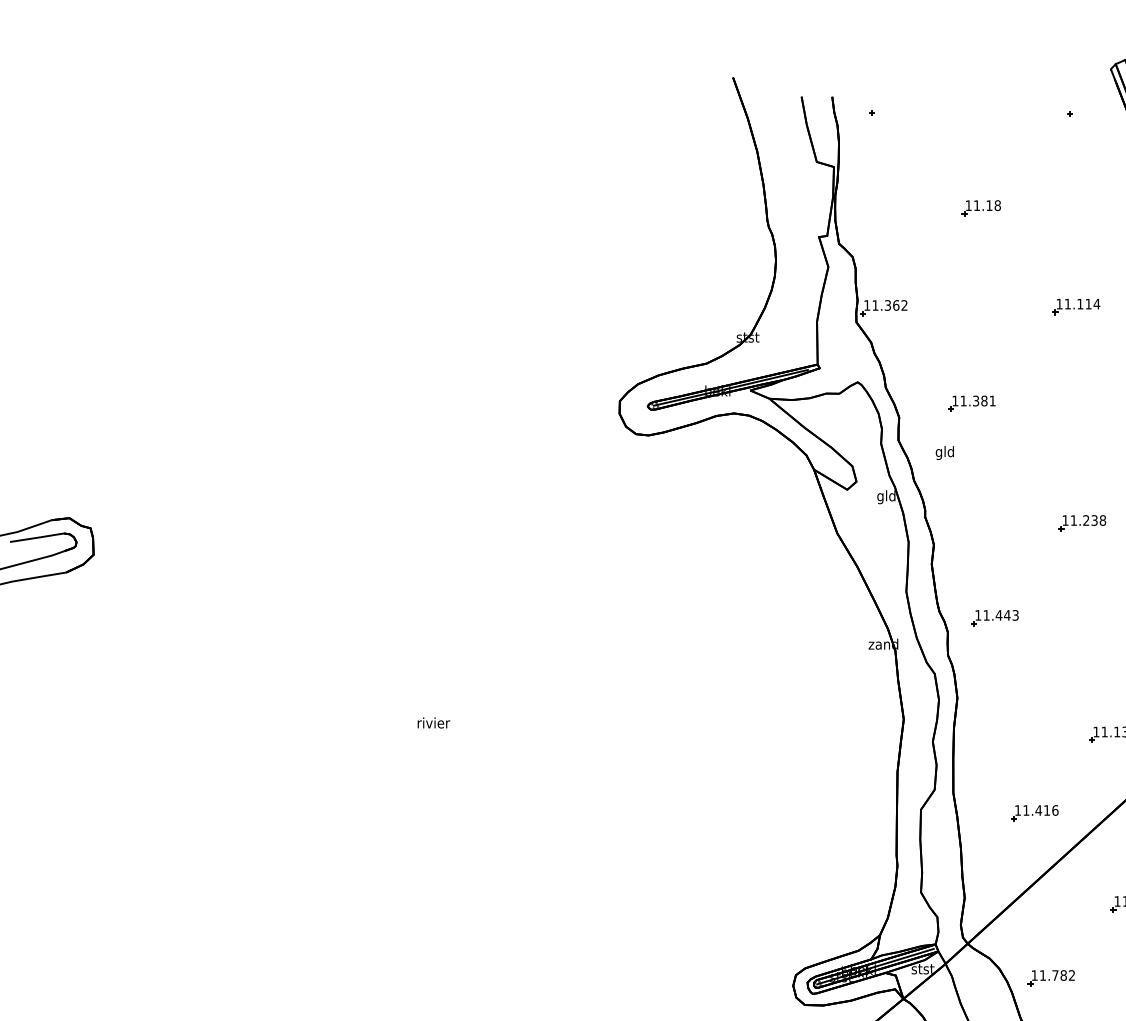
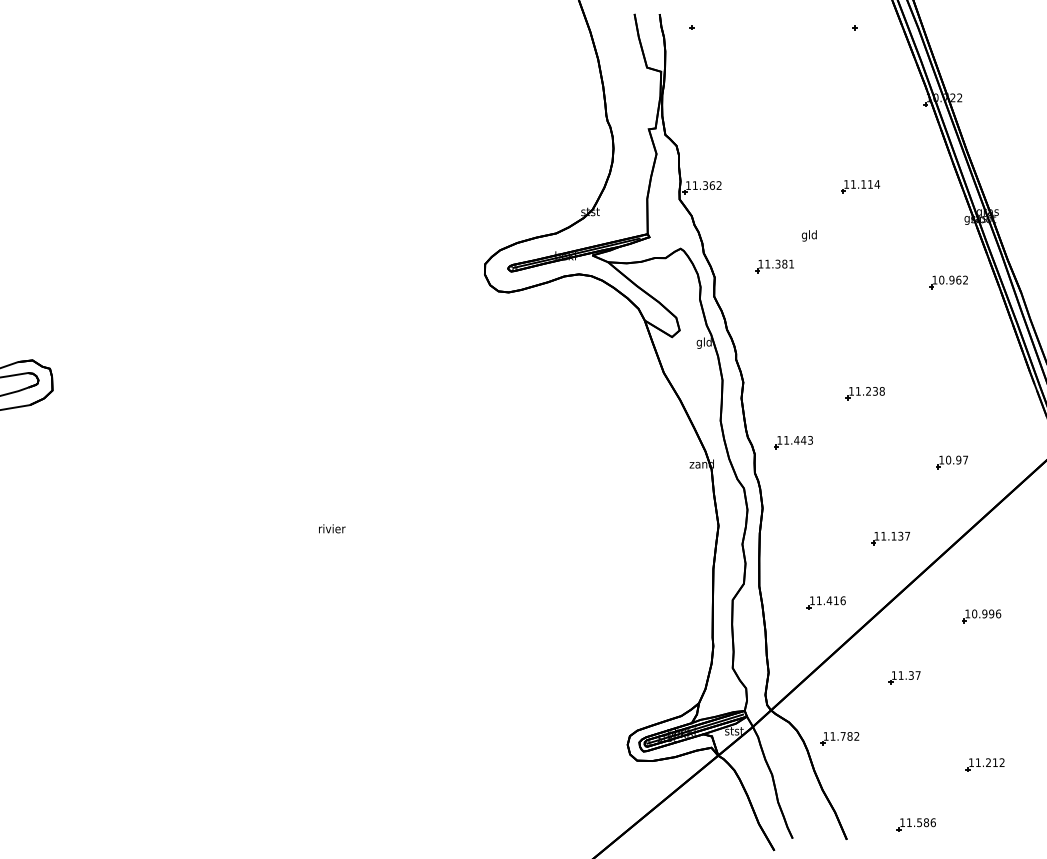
part: (981, 208) -> (782, 105), removed
text: (943, 452) -> (808, 235), moved
part: (1081, 523) -> (864, 393), moved

